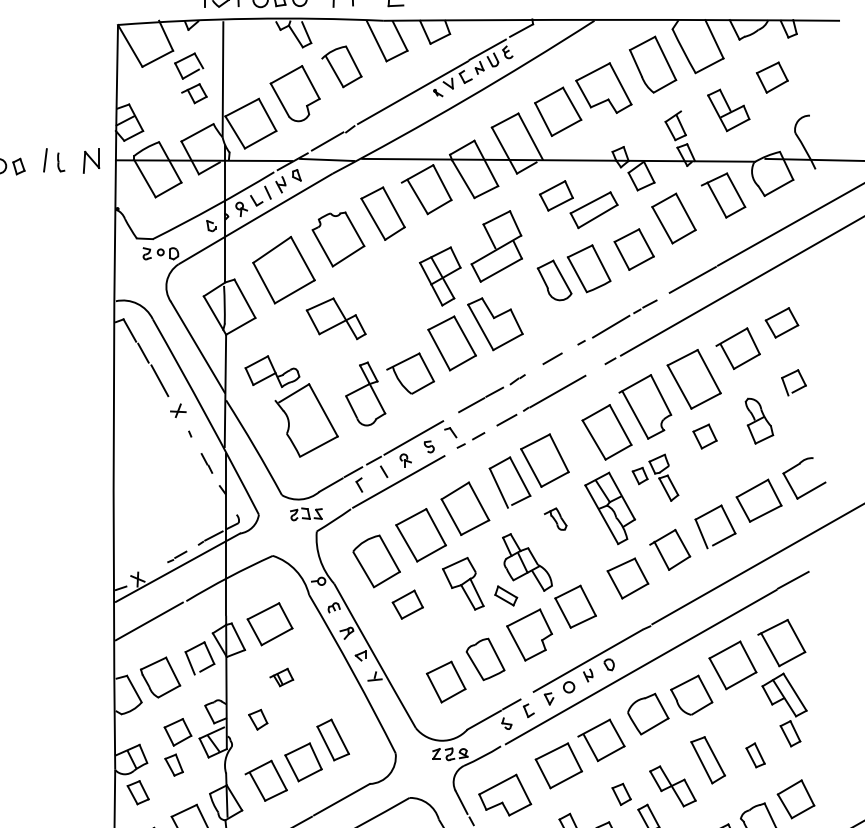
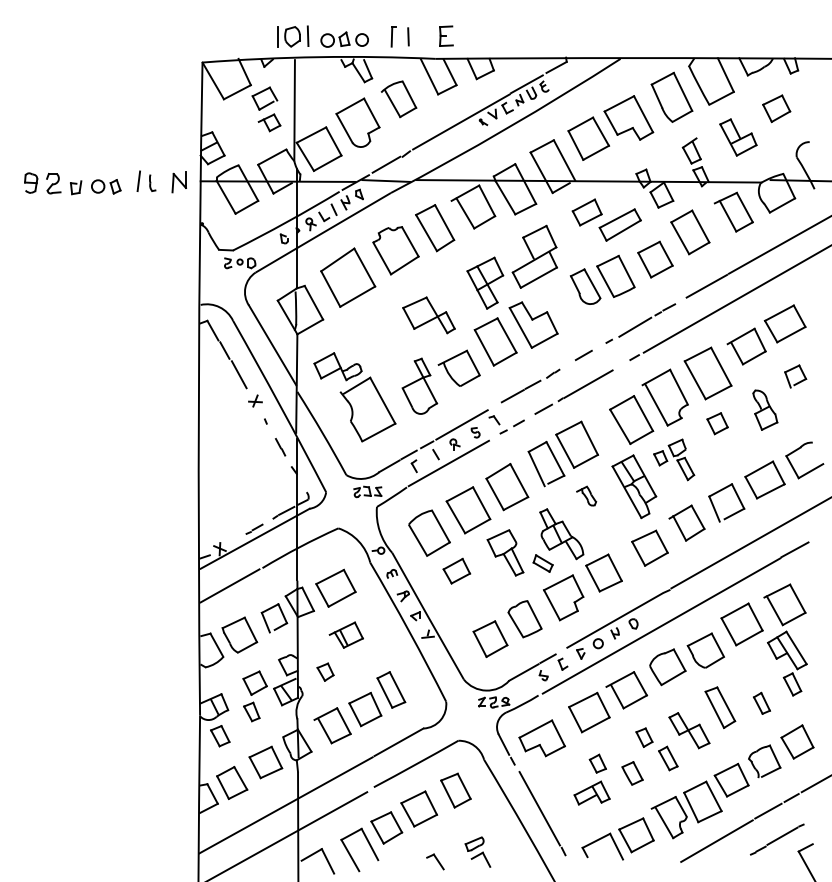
part: (335, 318) -> (428, 315), moved
part: (781, 322) -> (784, 323), size x1.43
part: (280, 676) -> (345, 634), size x1.67

